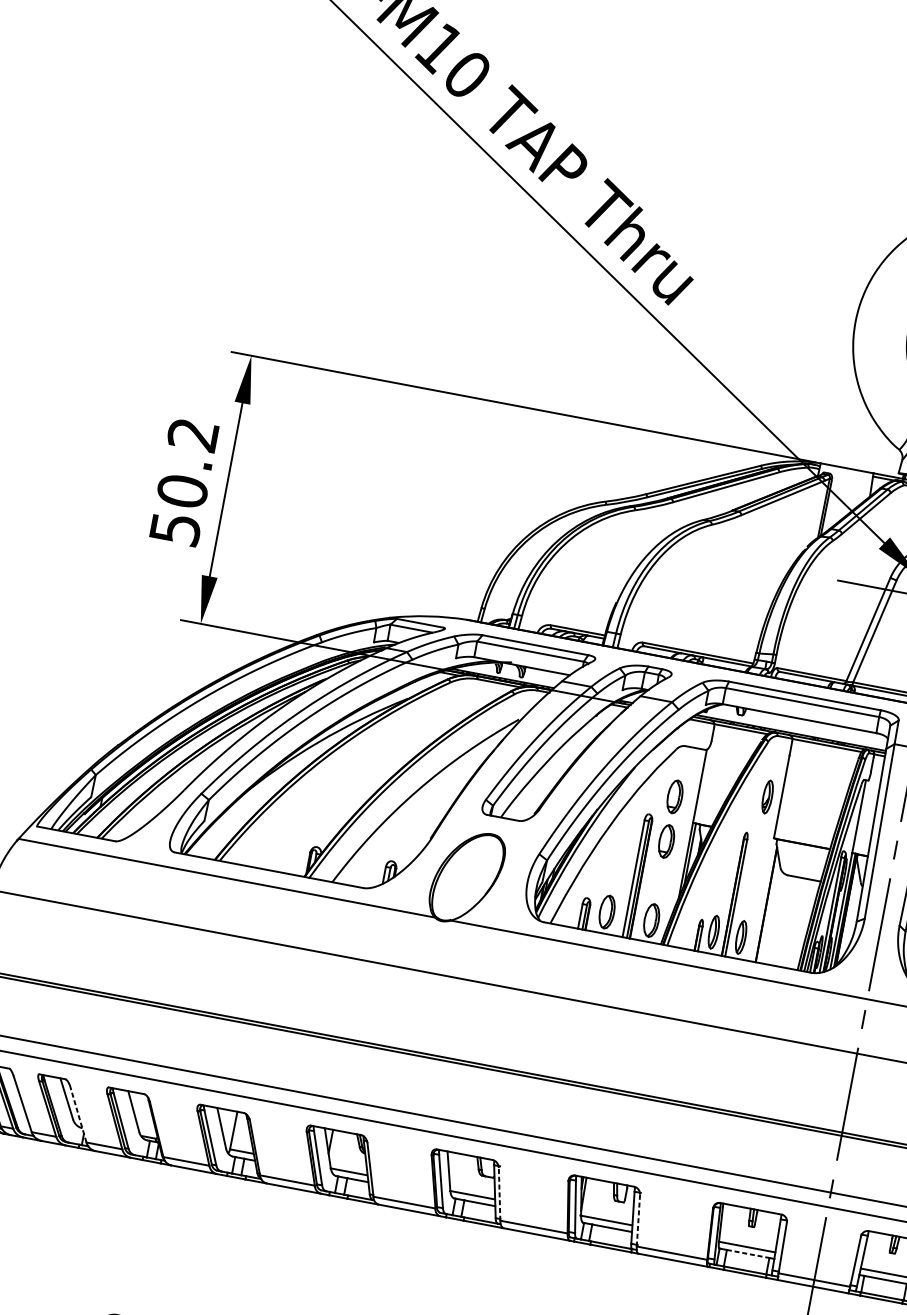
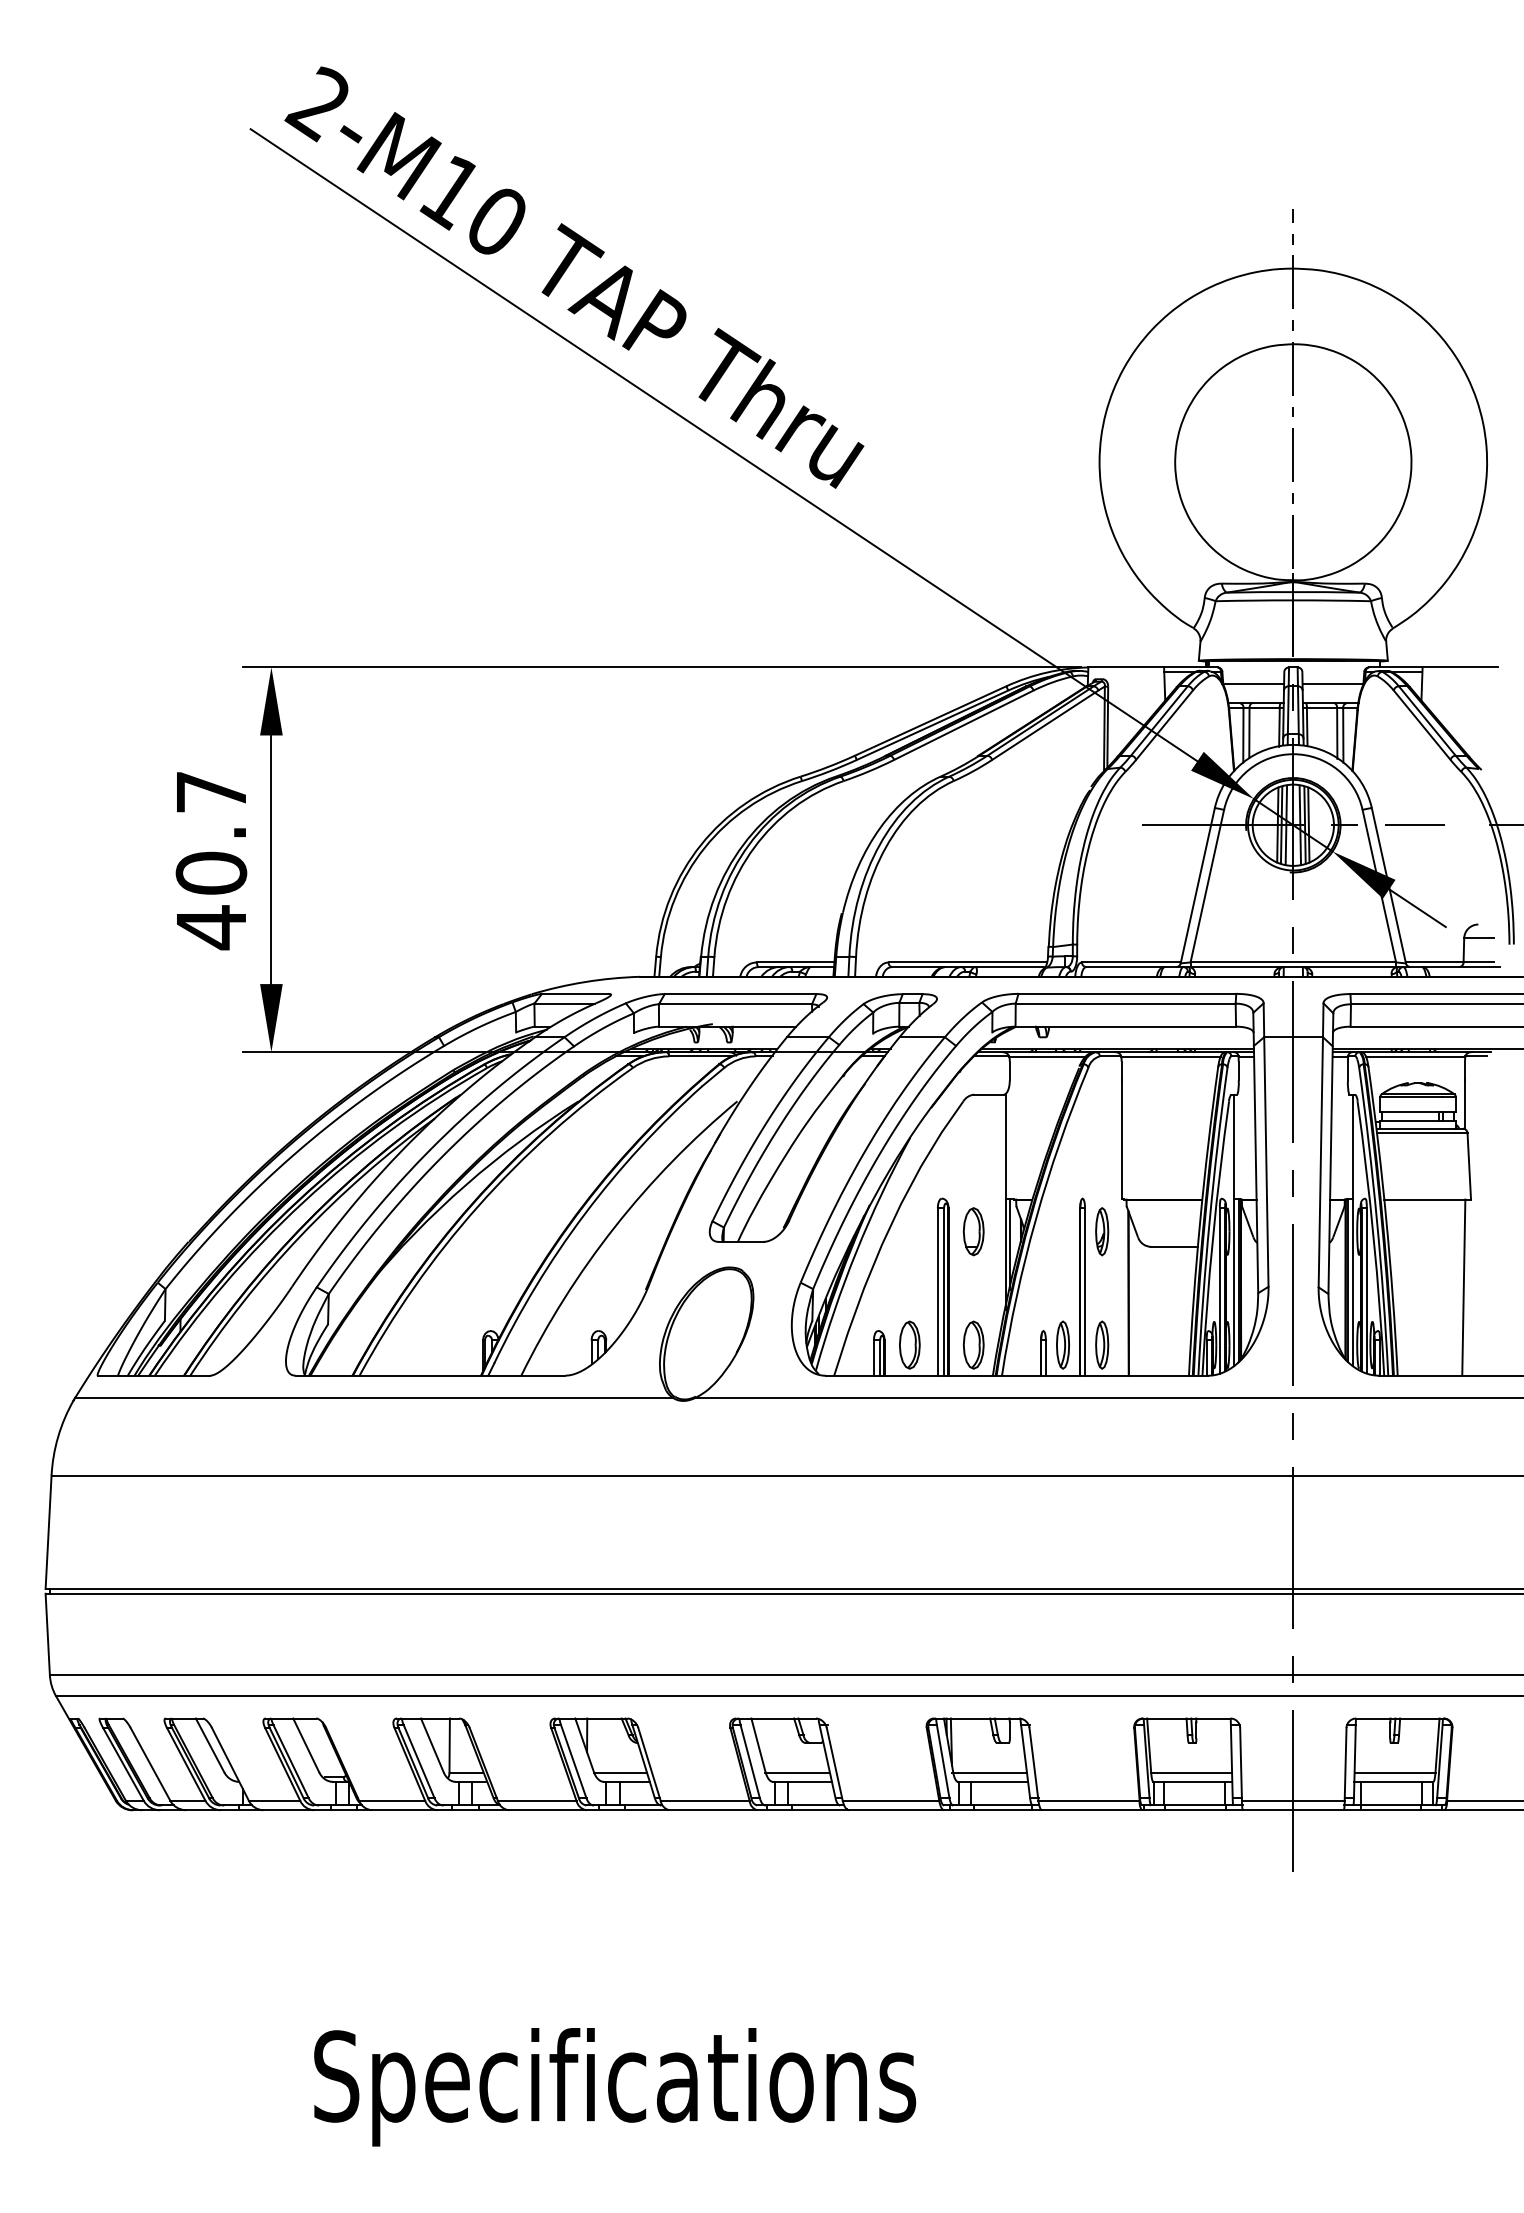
text: (184, 483) -> (211, 861), 50.2 -> 40.7
part: (674, 796) -> (973, 1167), removed
part: (767, 796) -> (1102, 1231), moved
line: (78, 1114) -> (230, 1764), dashed -> solid
line: (499, 1193) -> (834, 1763), dashed -> solid
line: (638, 1220) -> (1033, 1764), dashed -> solid
line: (748, 1253) -> (1195, 1781), dashed -> solid

